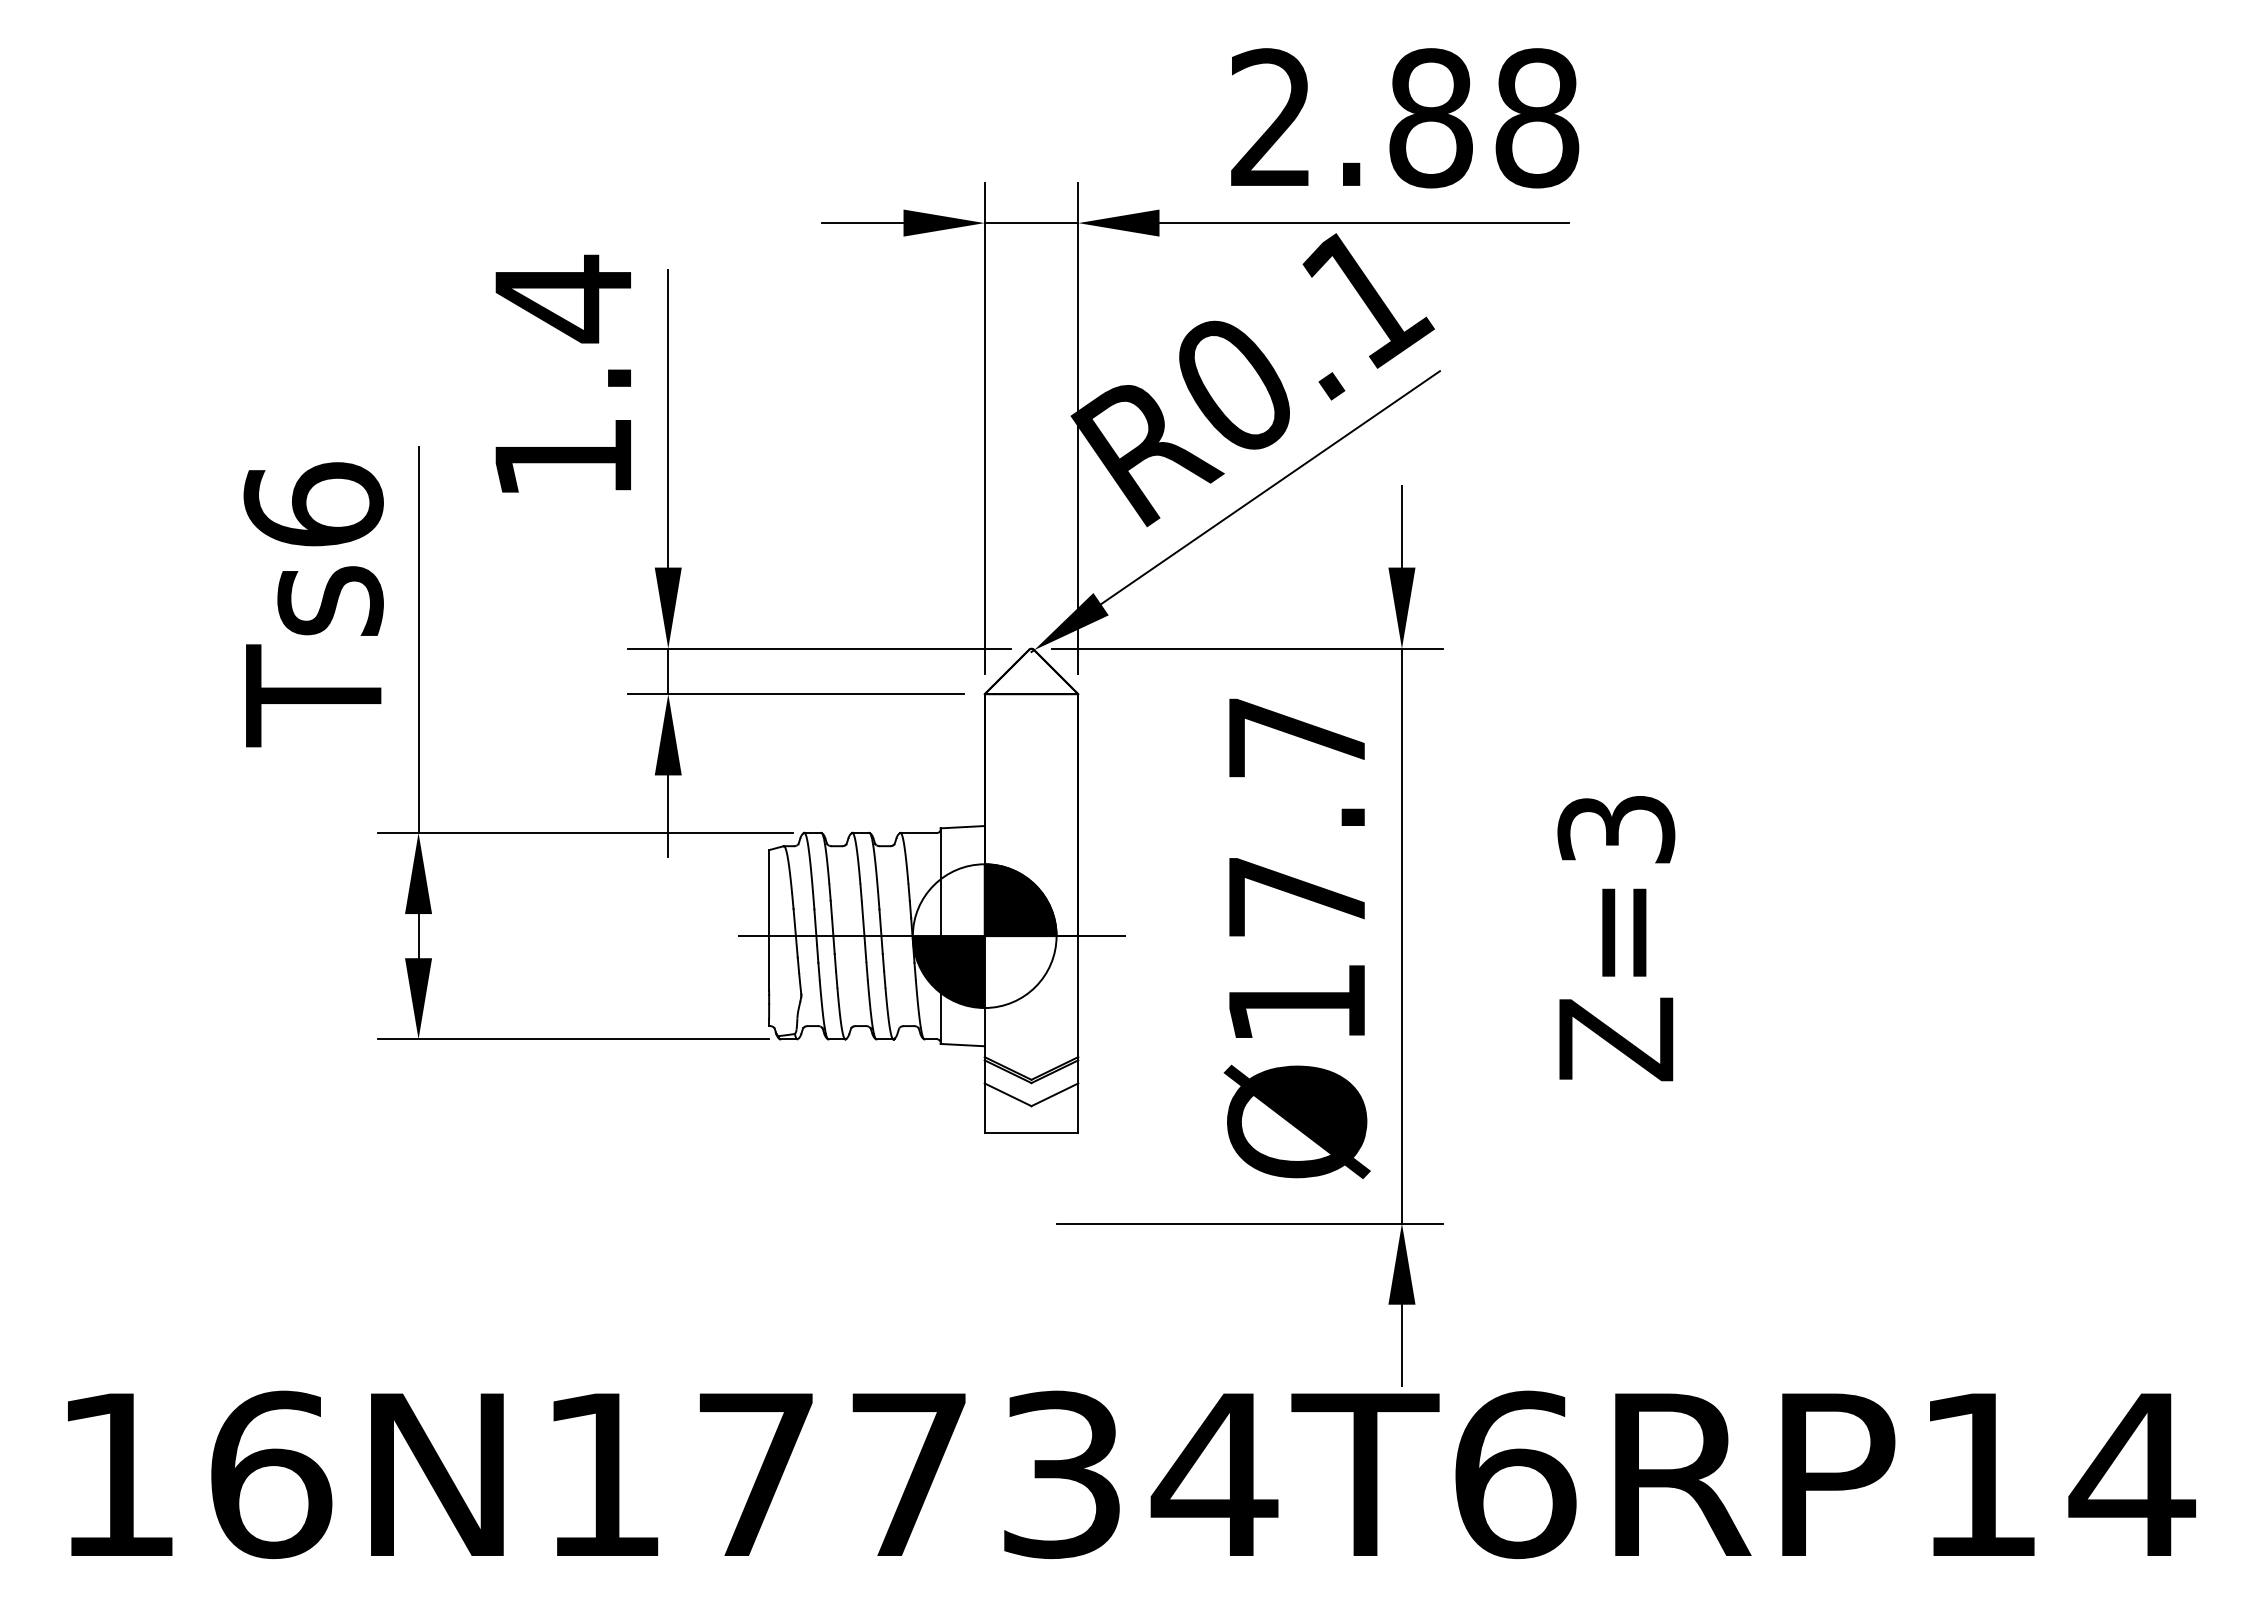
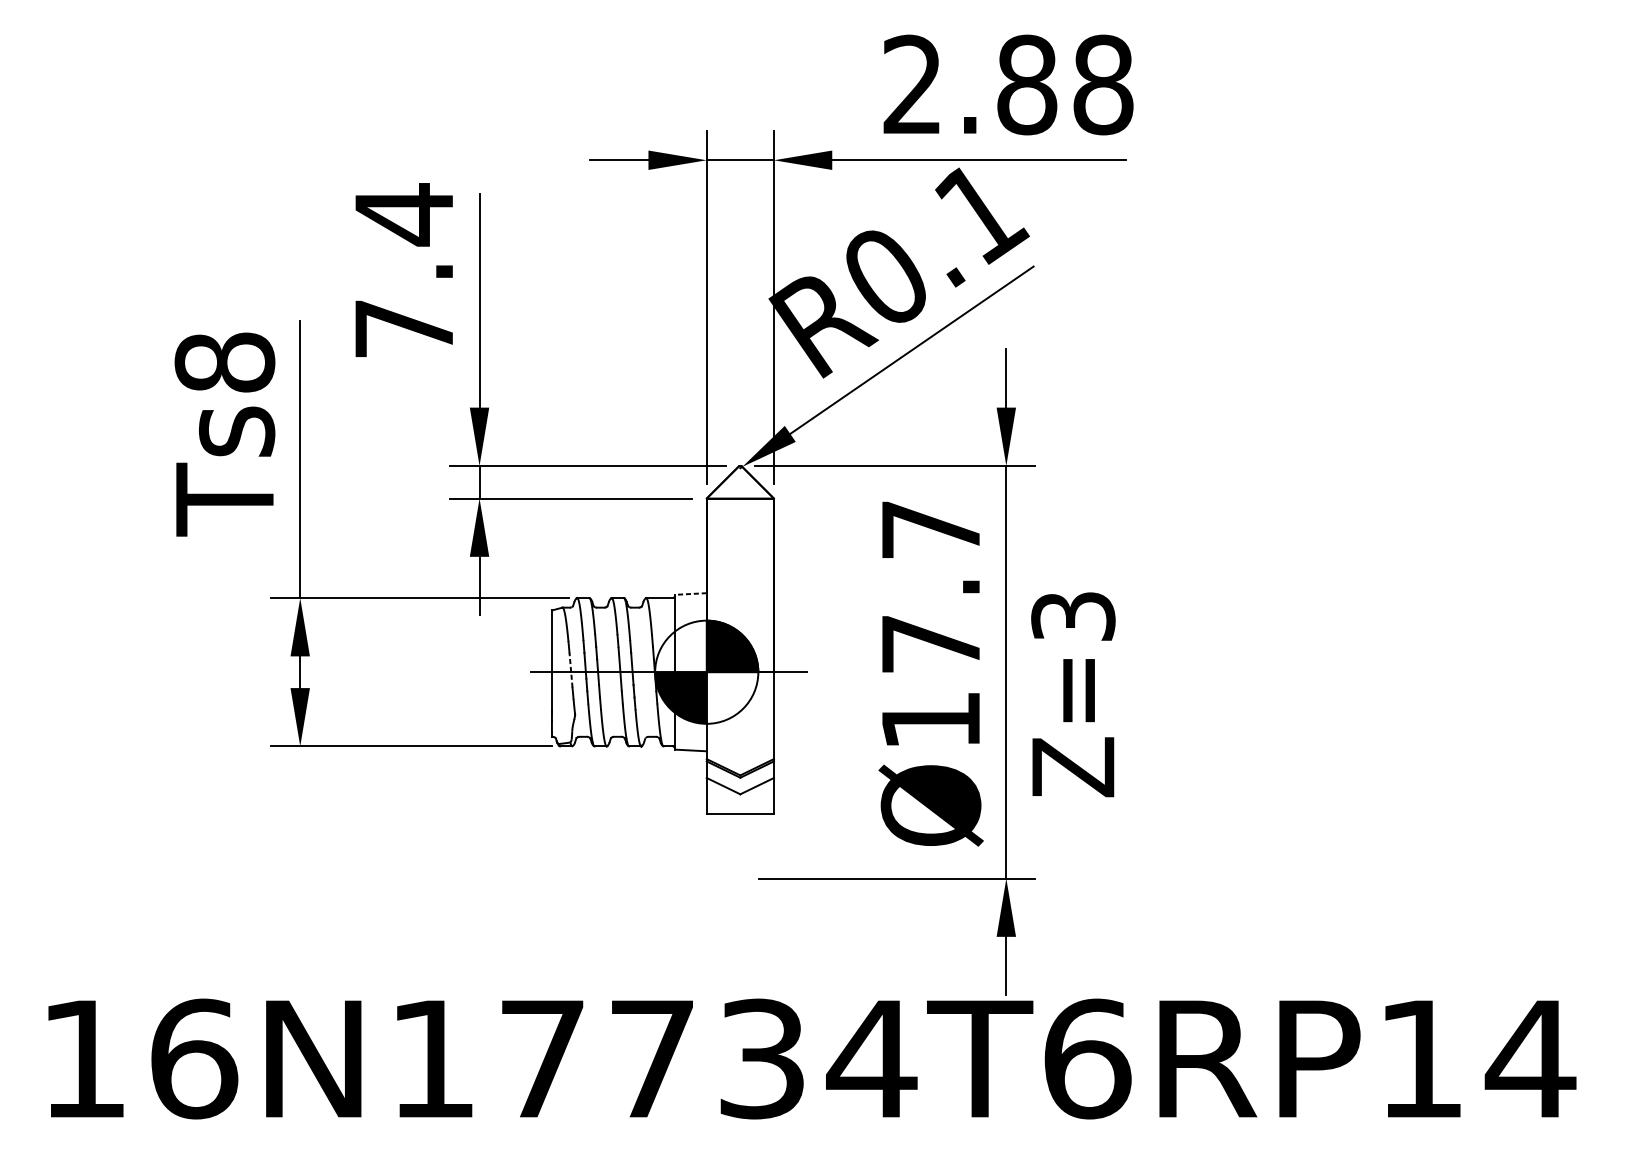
text: (562, 458) -> (403, 329), 1.4 -> 7.4
text: (313, 504) -> (224, 362), Ts6 -> Ts8
line: (962, 827) -> (690, 594), solid -> dashed
line: (795, 932) -> (570, 669), solid -> dashed
text: (1616, 938) -> (1073, 694), moved

